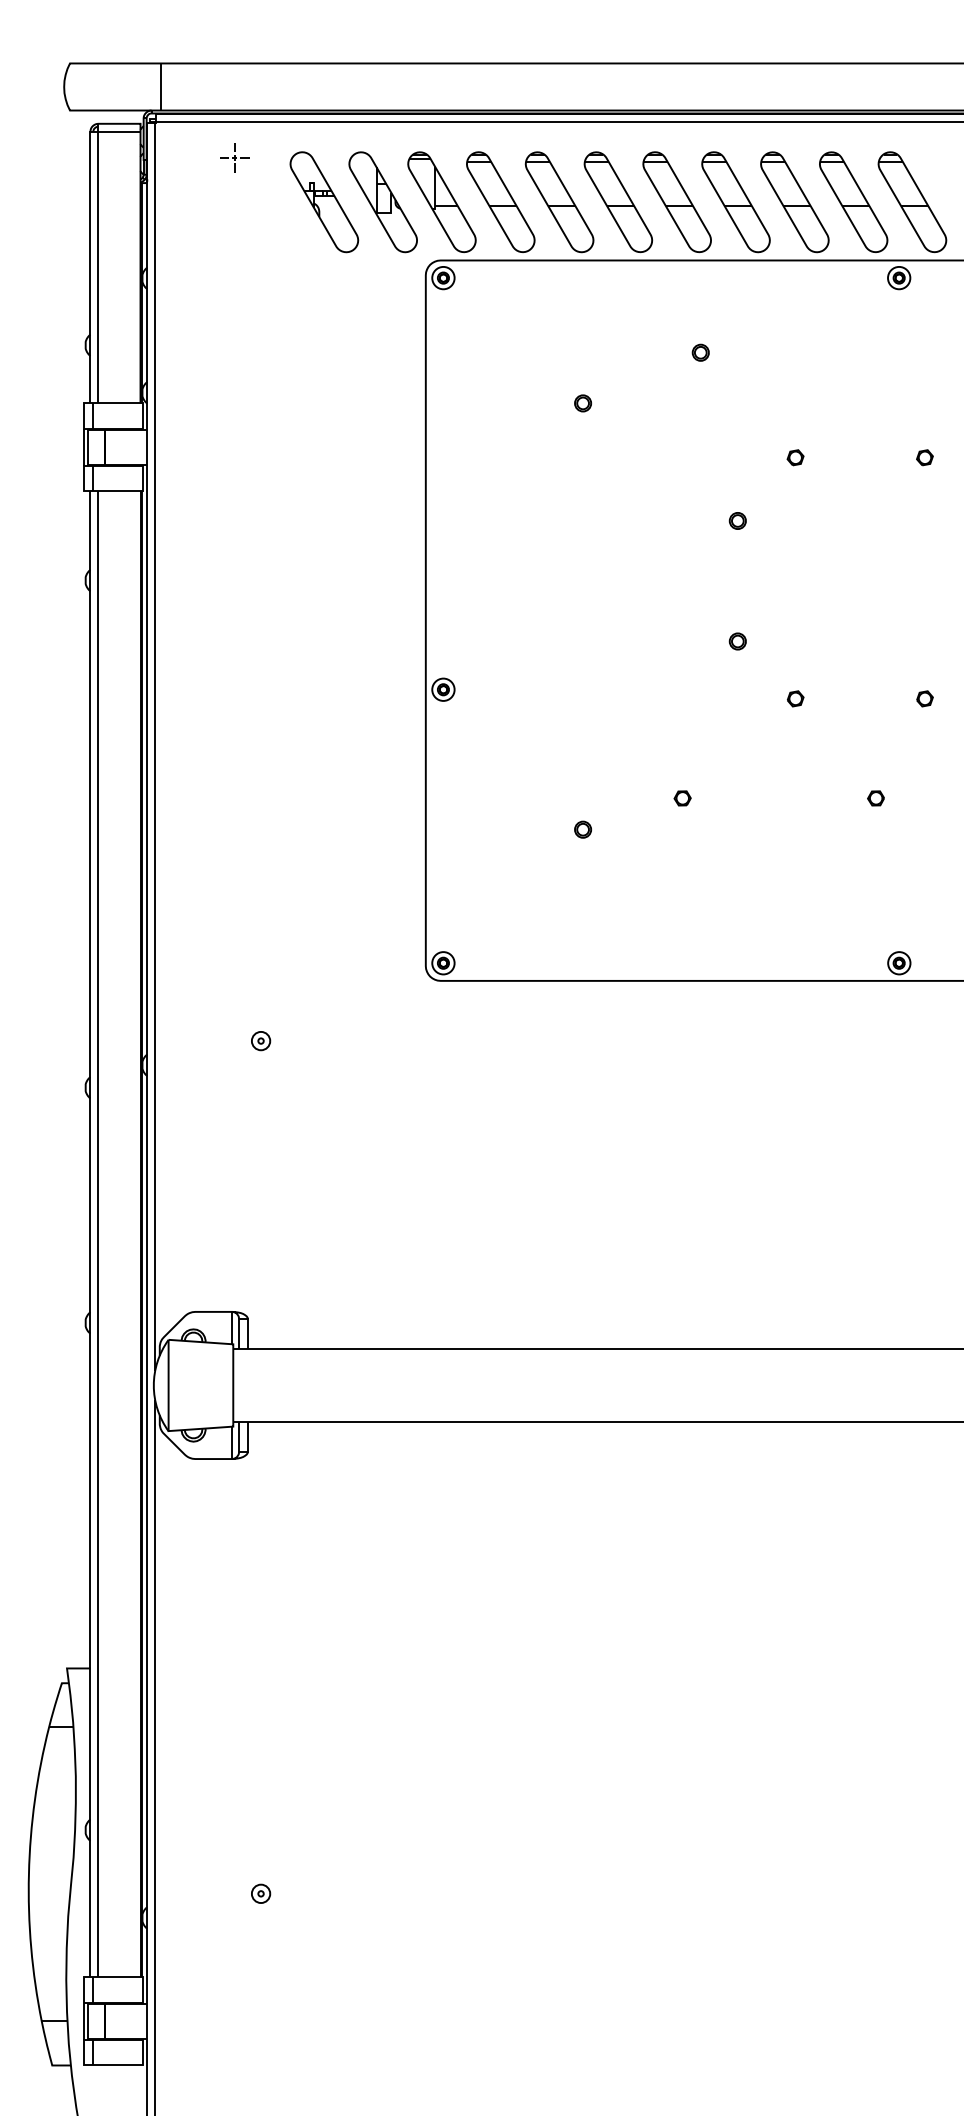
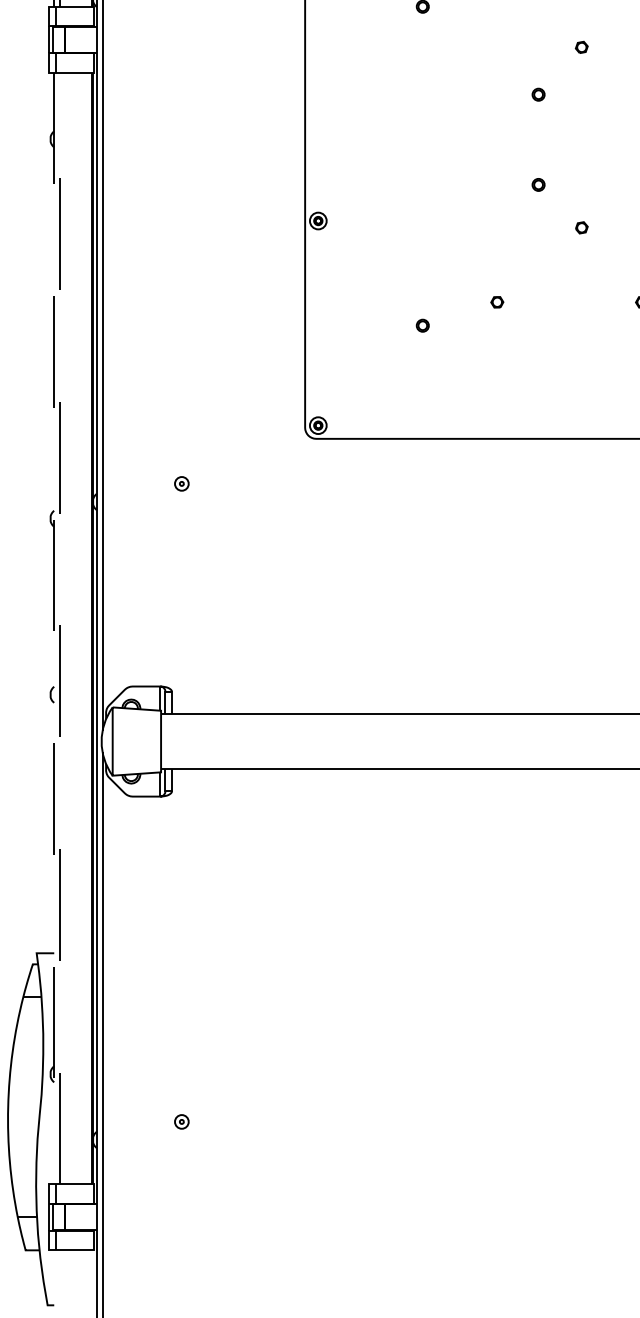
line: (90, 1234) -> (54, 628), solid -> dashed
line: (98, 1234) -> (60, 628), solid -> dashed

